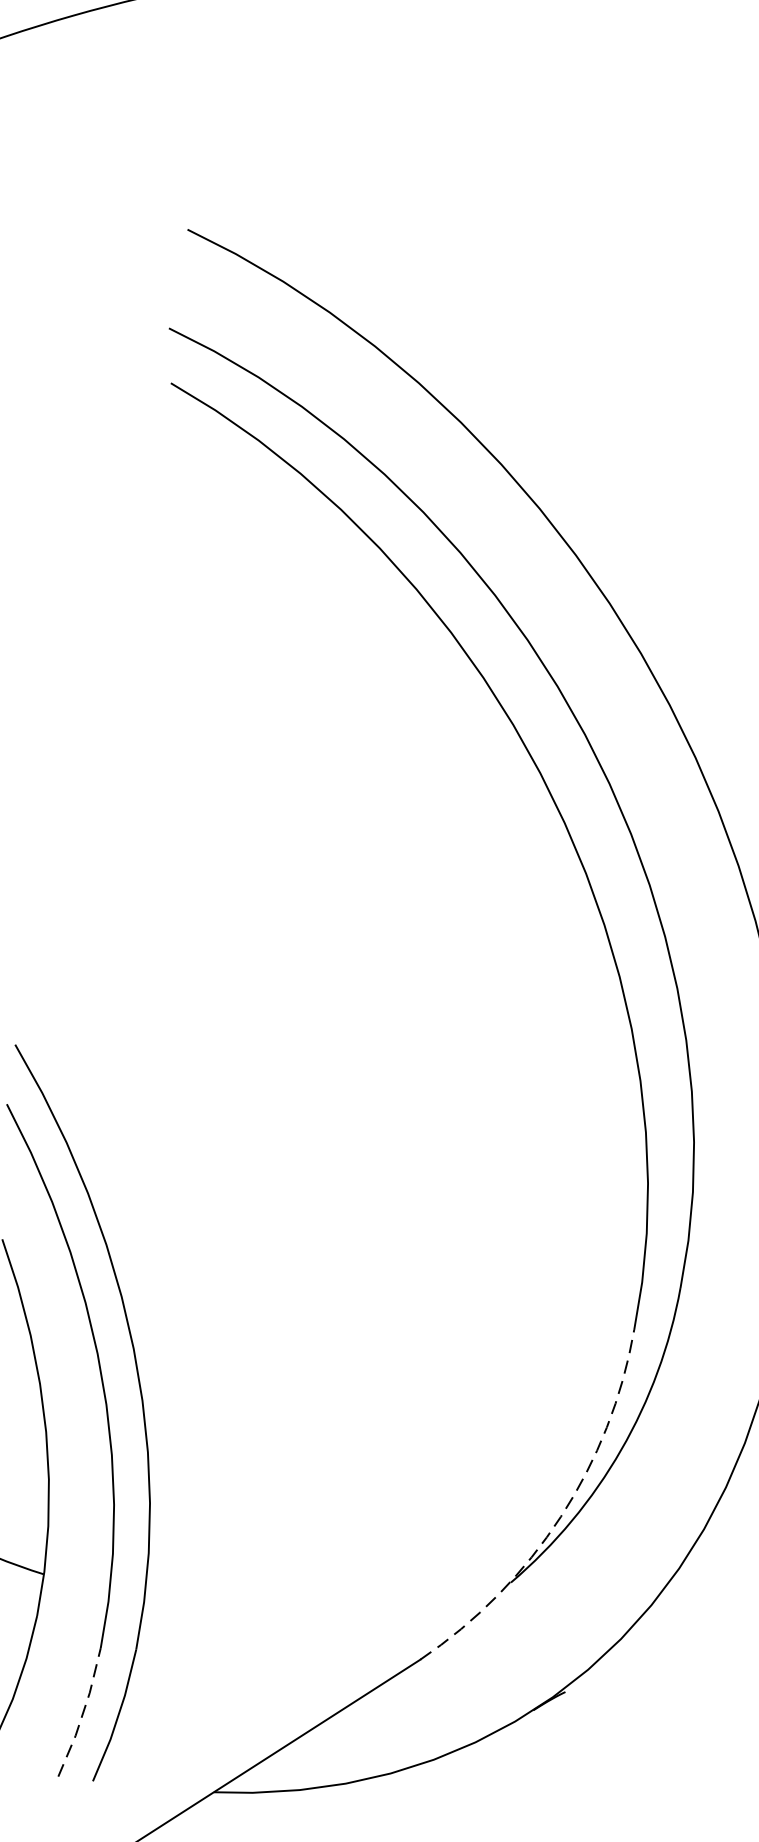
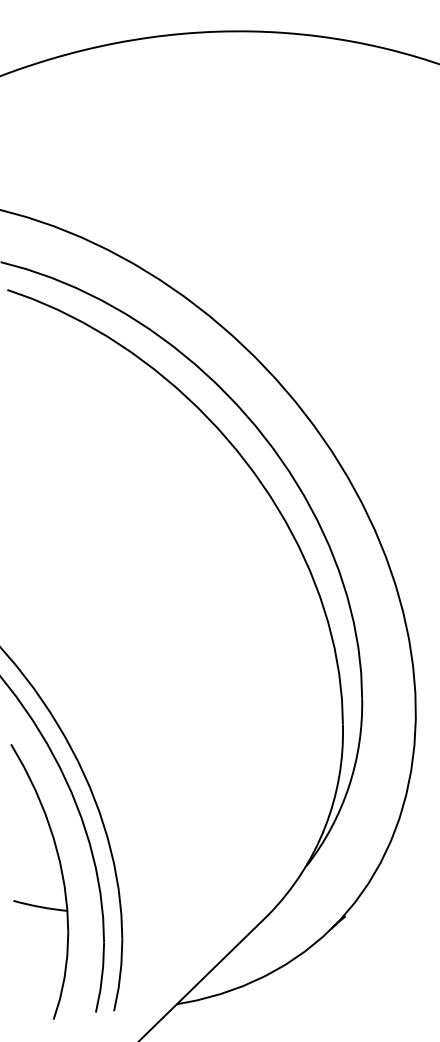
arc: (561, 1517) -> (325, 827), dashed -> solid
line: (82, 1712) -> (101, 977), dashed -> solid

